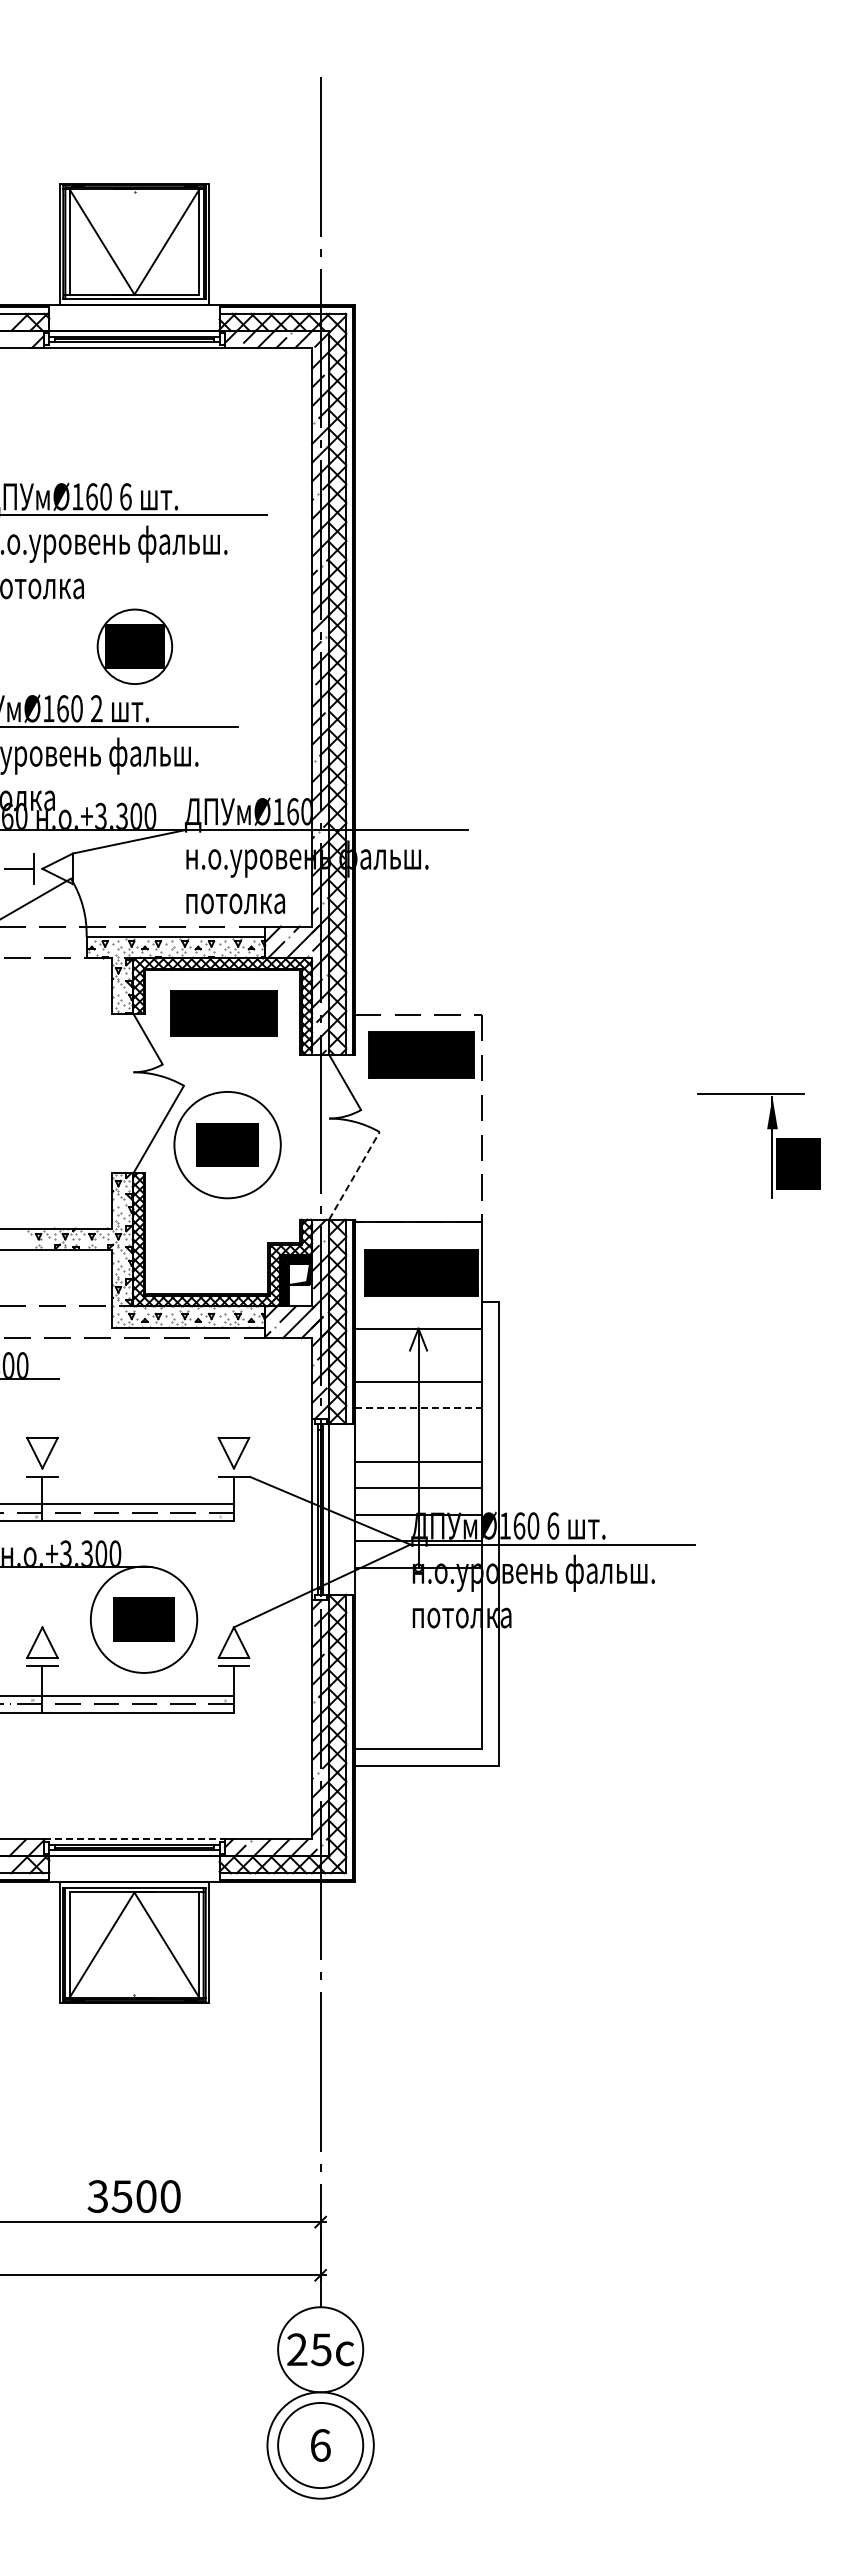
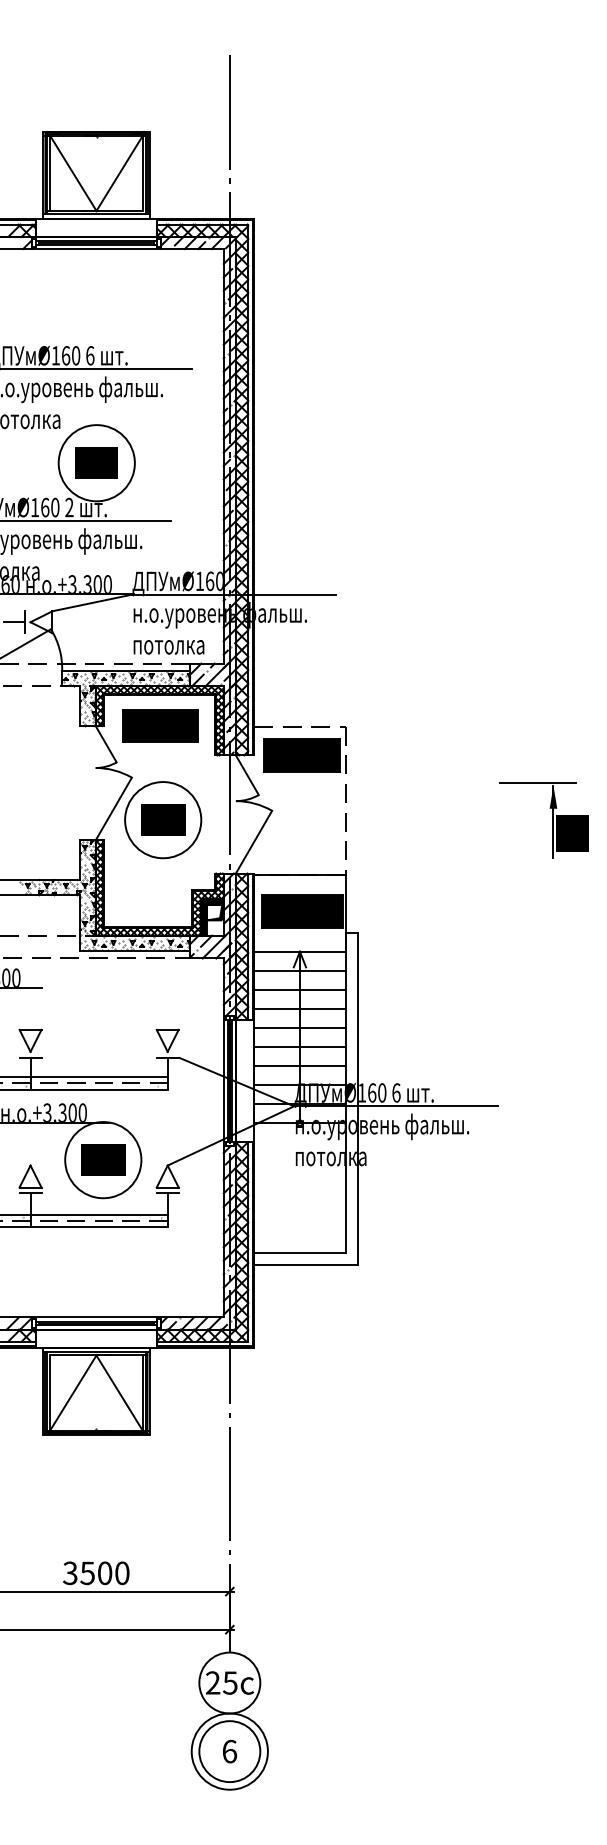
circle: (134, 646) -> (96, 462), size x1.43
line: (354, 1175) -> (254, 841), dashed -> solid
line: (418, 1355) -> (299, 970), added
line: (418, 1408) -> (299, 1008), dashed -> solid
line: (418, 1435) -> (299, 1028), added
line: (134, 1839) -> (96, 1317), dashed -> solid

